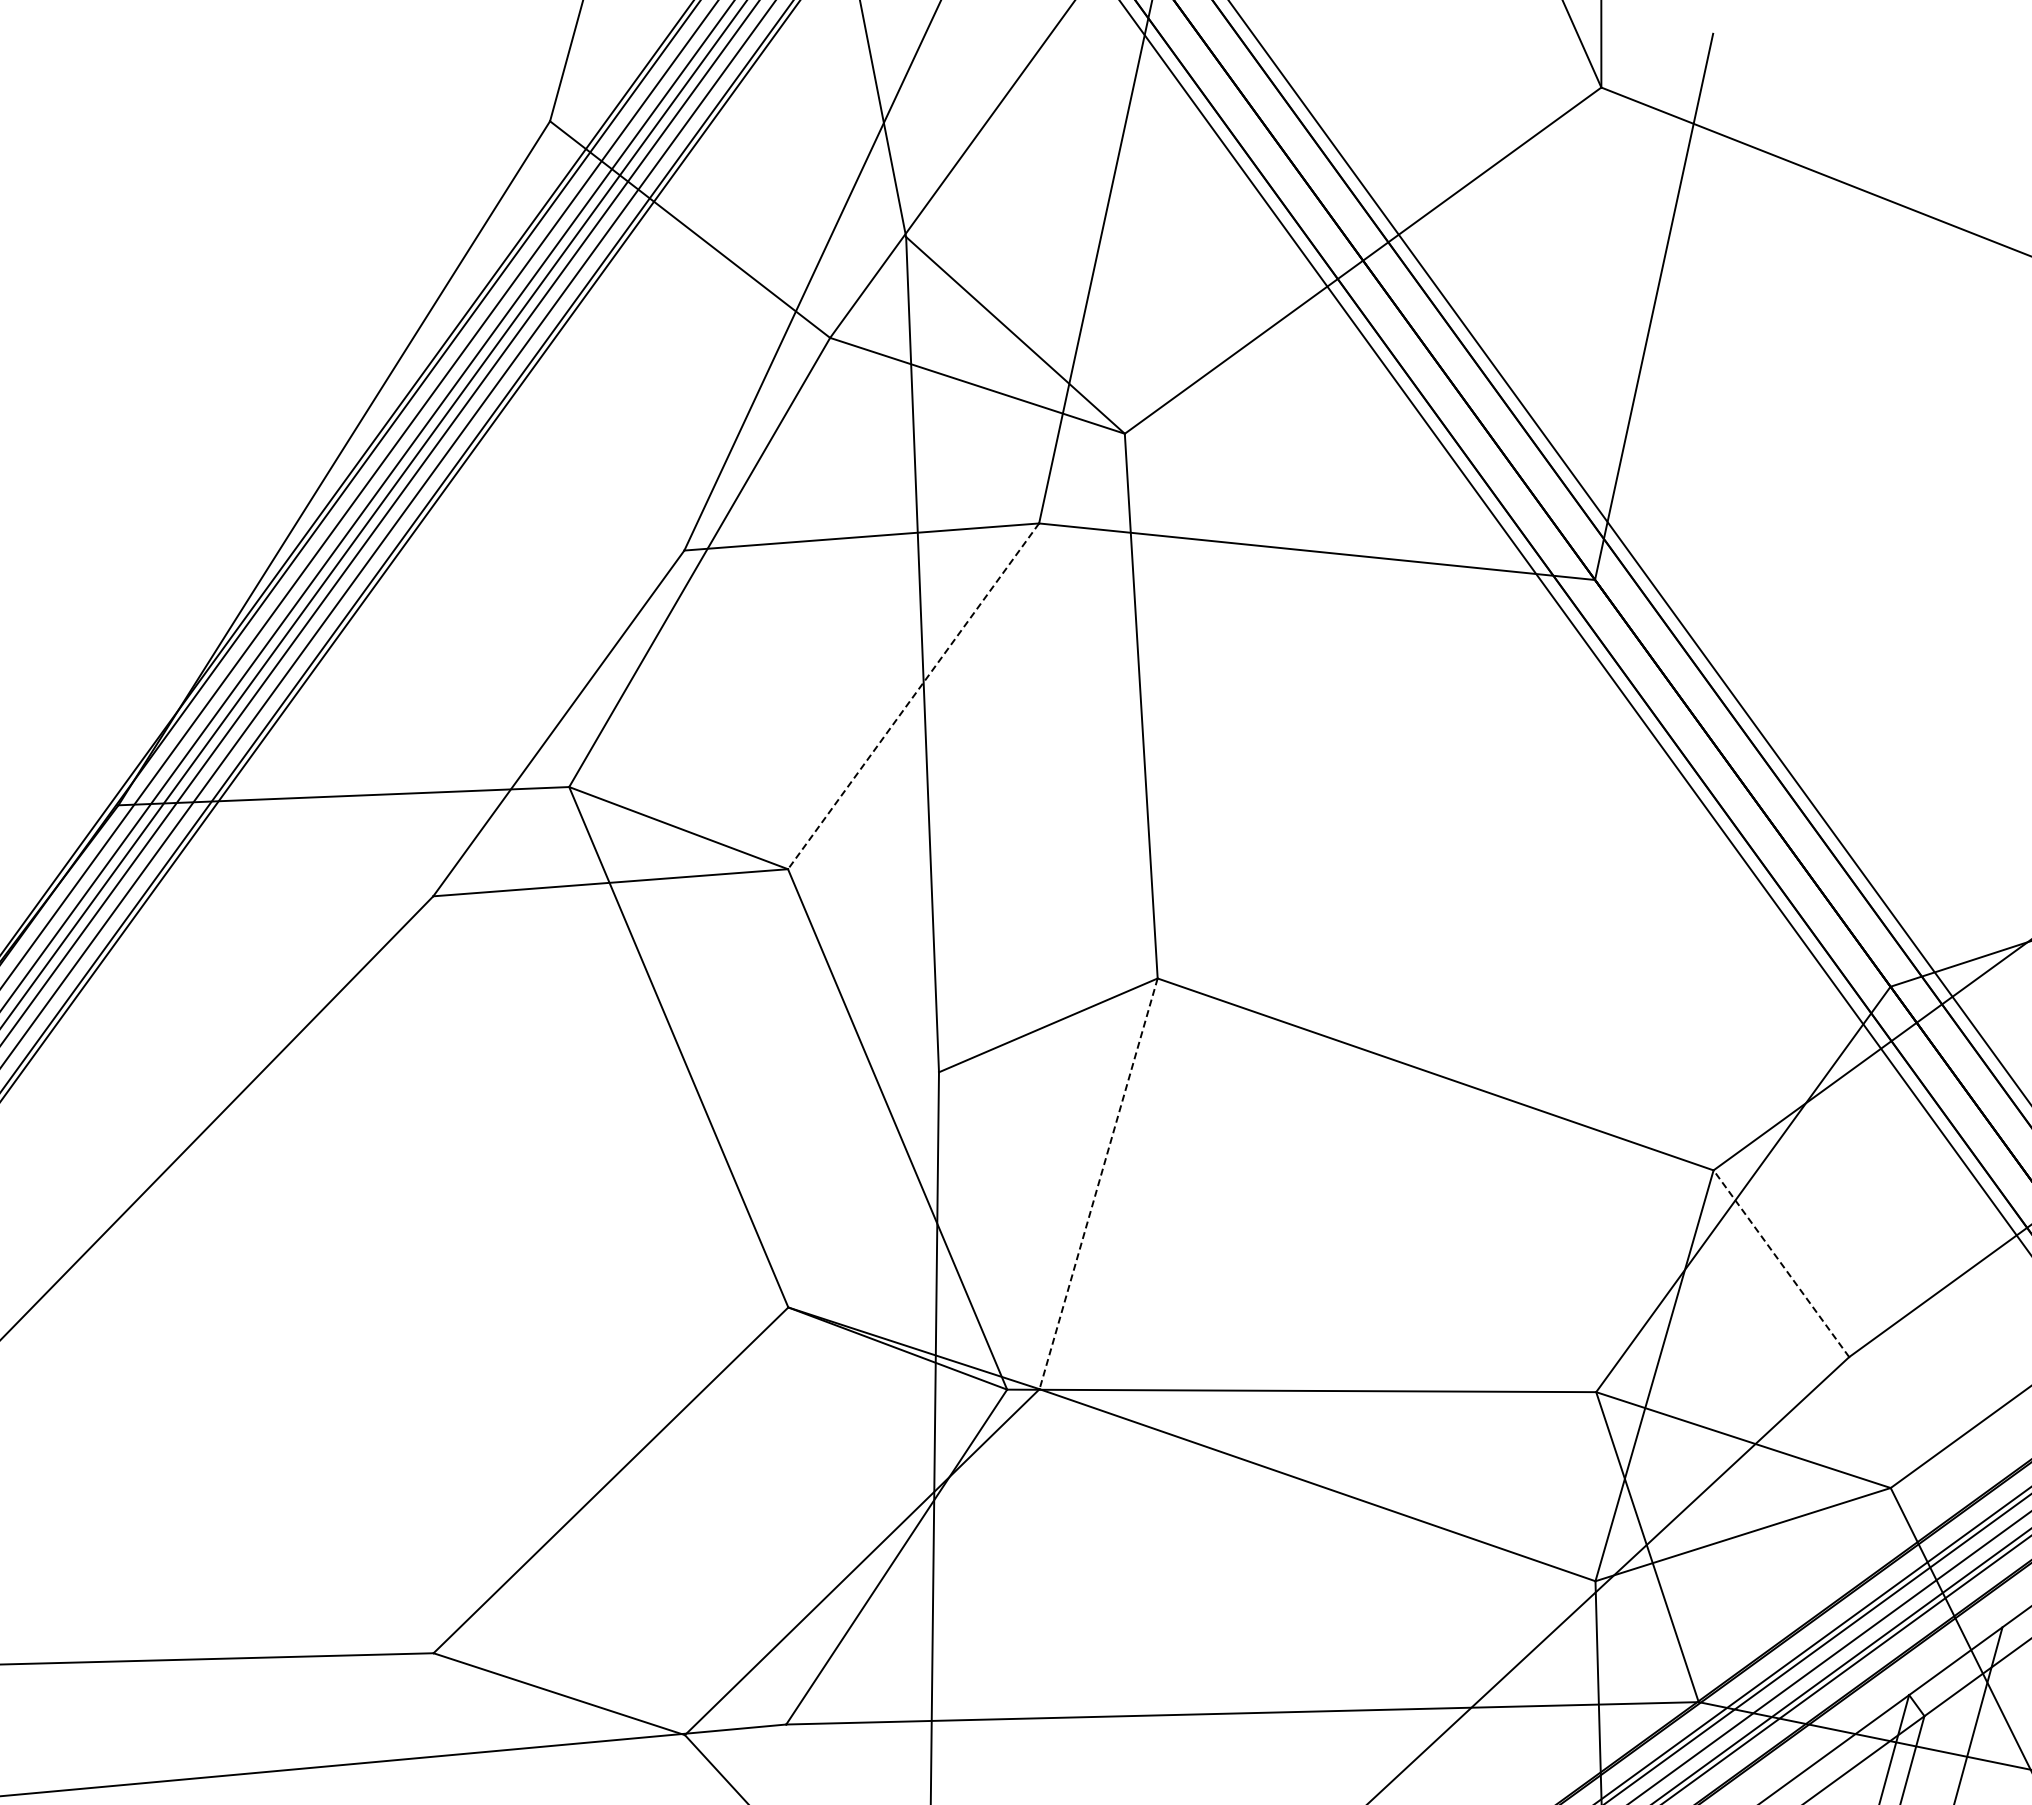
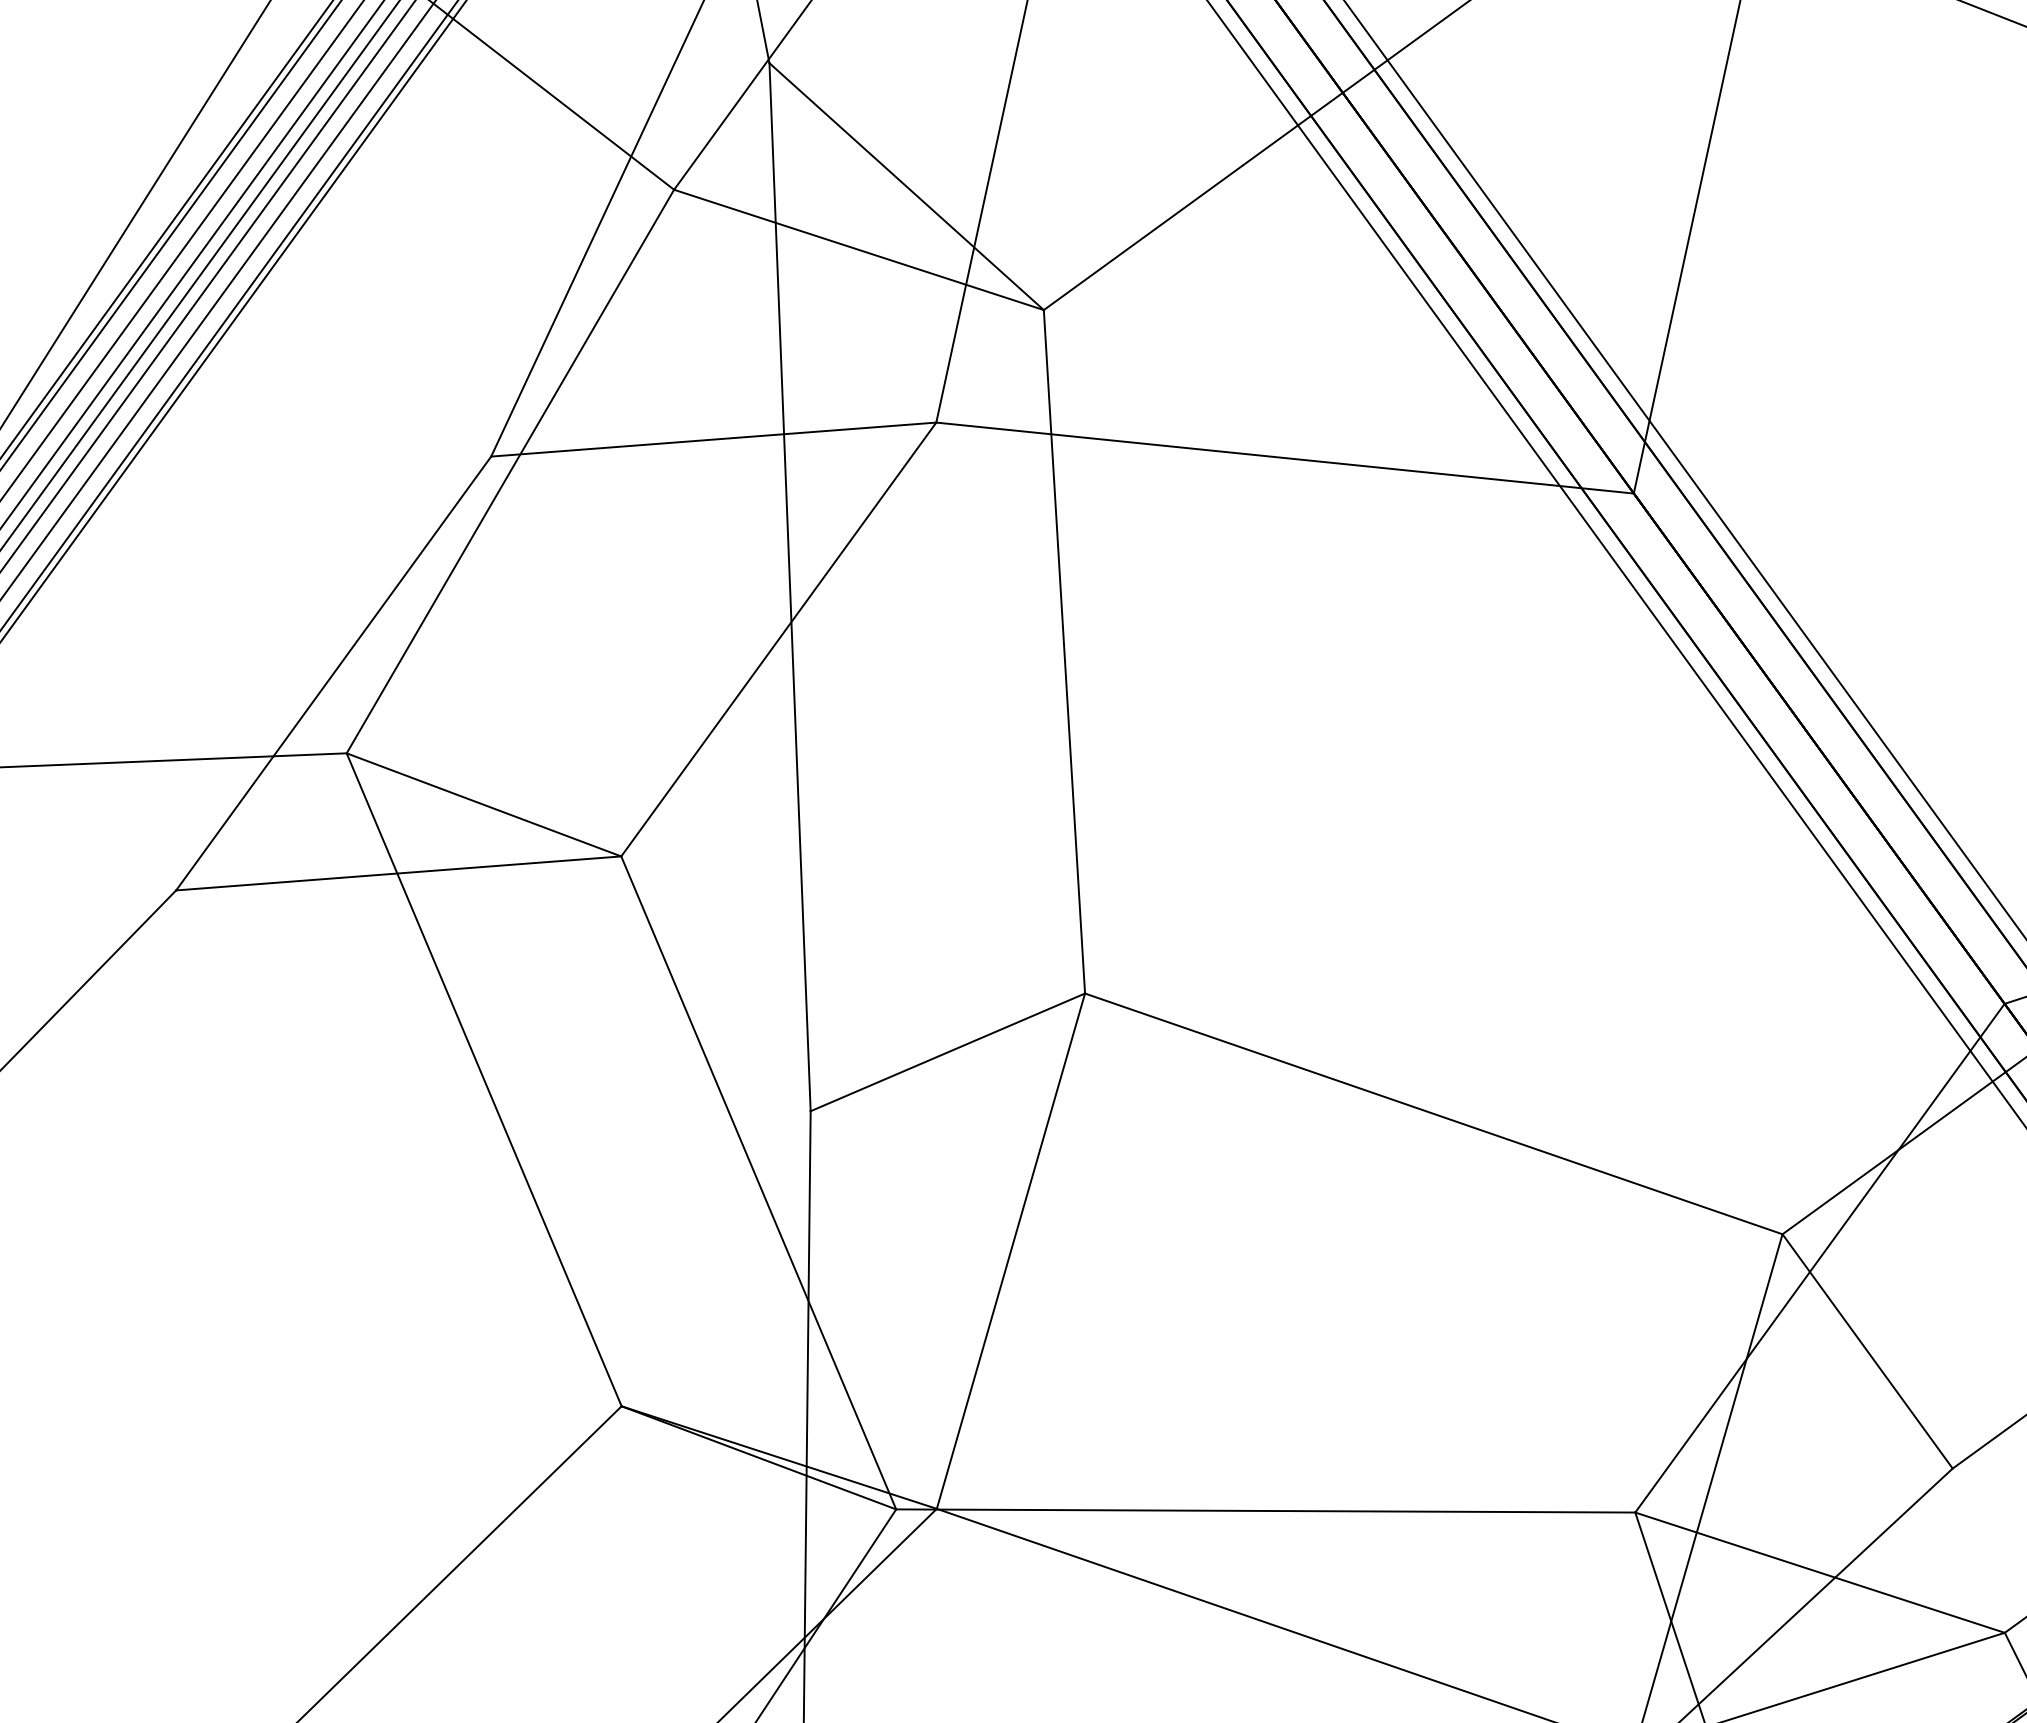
line: (913, 696) -> (778, 639), dashed -> solid
line: (1098, 1183) -> (1010, 1250), dashed -> solid
line: (1781, 1263) -> (1867, 1351), dashed -> solid

